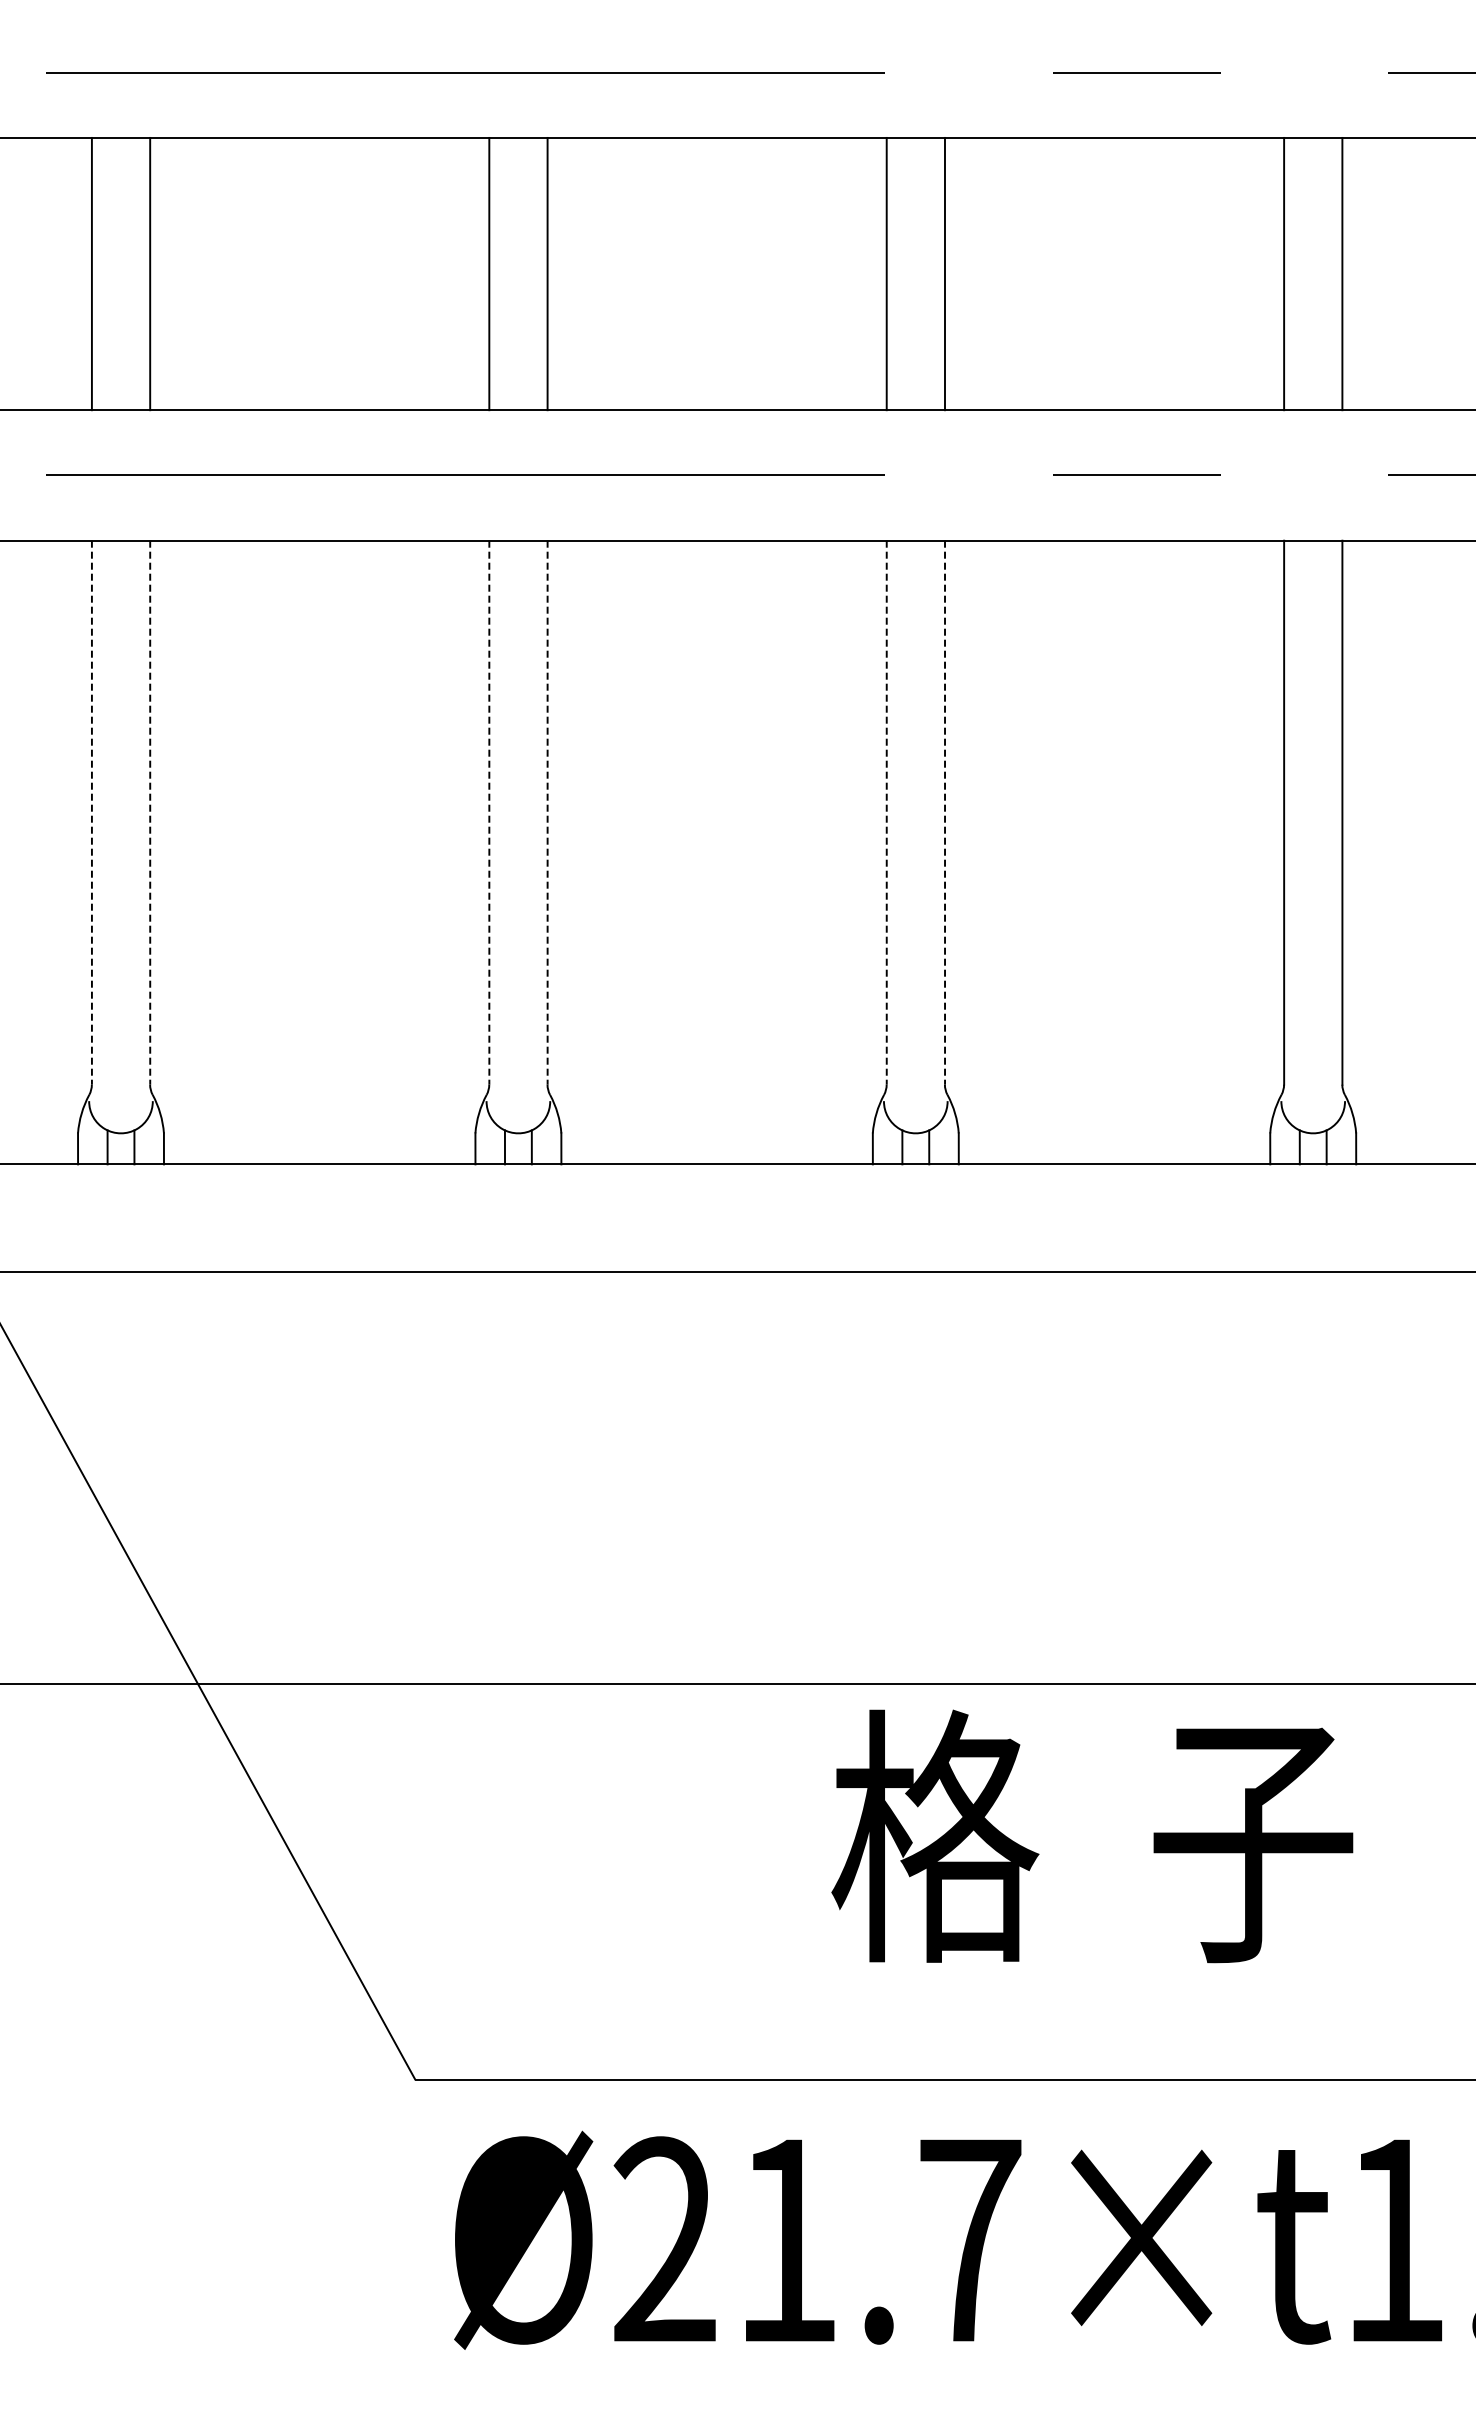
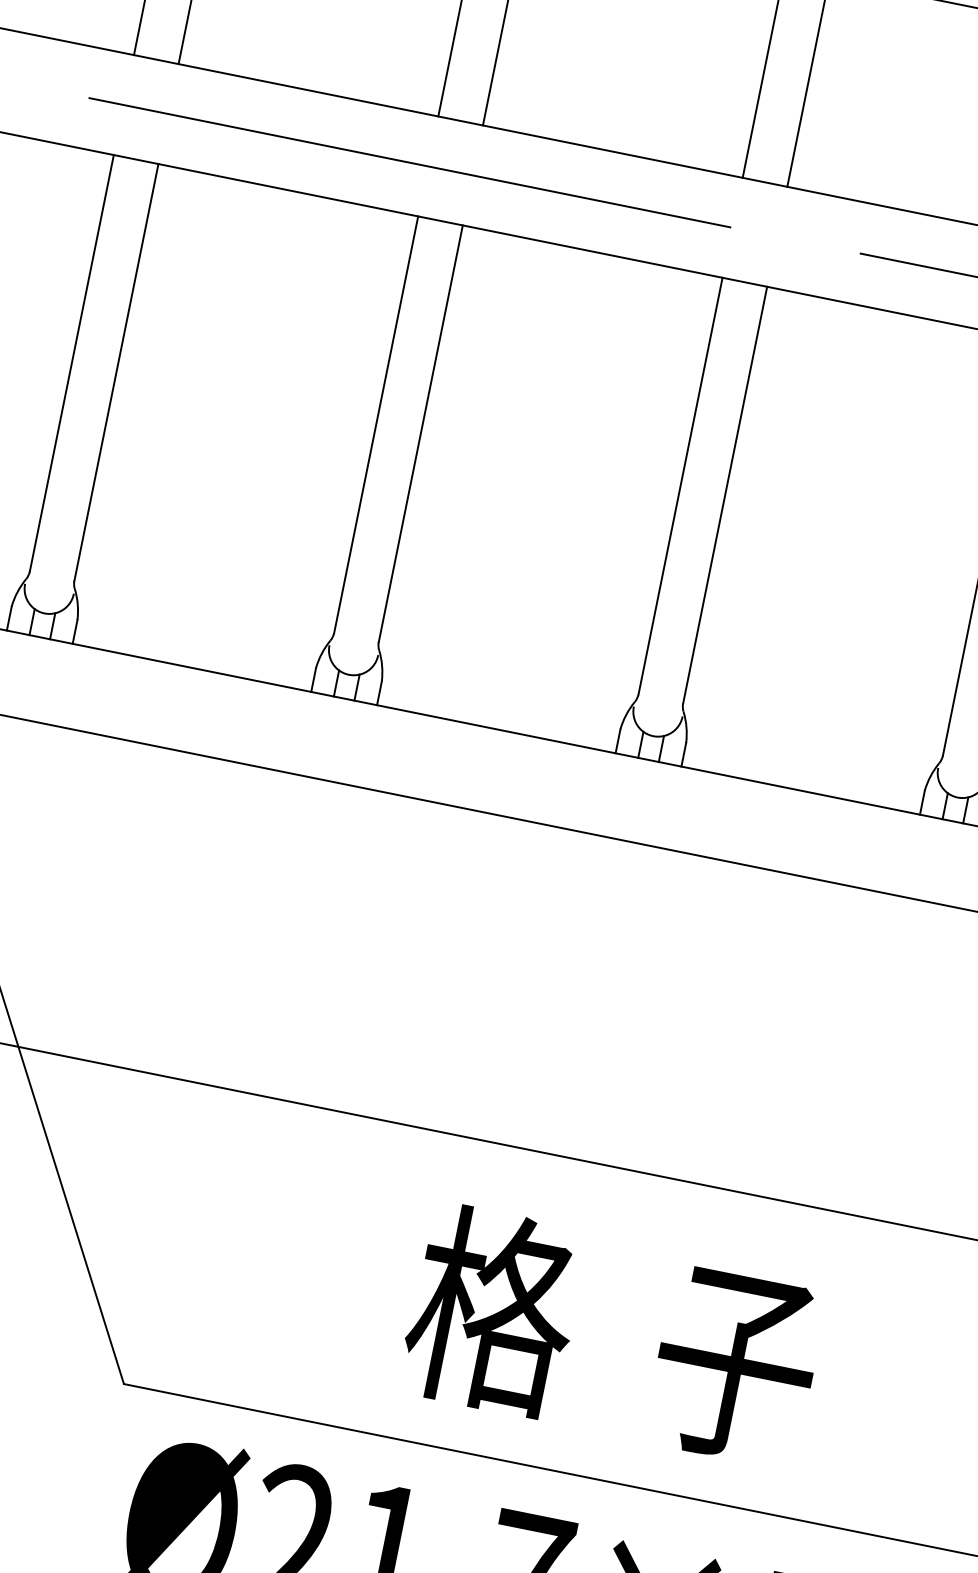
line: (91, 813) -> (71, 363), dashed -> solid
line: (150, 813) -> (116, 373), dashed -> solid
line: (489, 813) -> (376, 425), dashed -> solid
line: (547, 813) -> (420, 434), dashed -> solid
line: (886, 813) -> (680, 486), dashed -> solid
line: (945, 813) -> (725, 495), dashed -> solid
text: (1092, 1836) -> (613, 1335), moved

